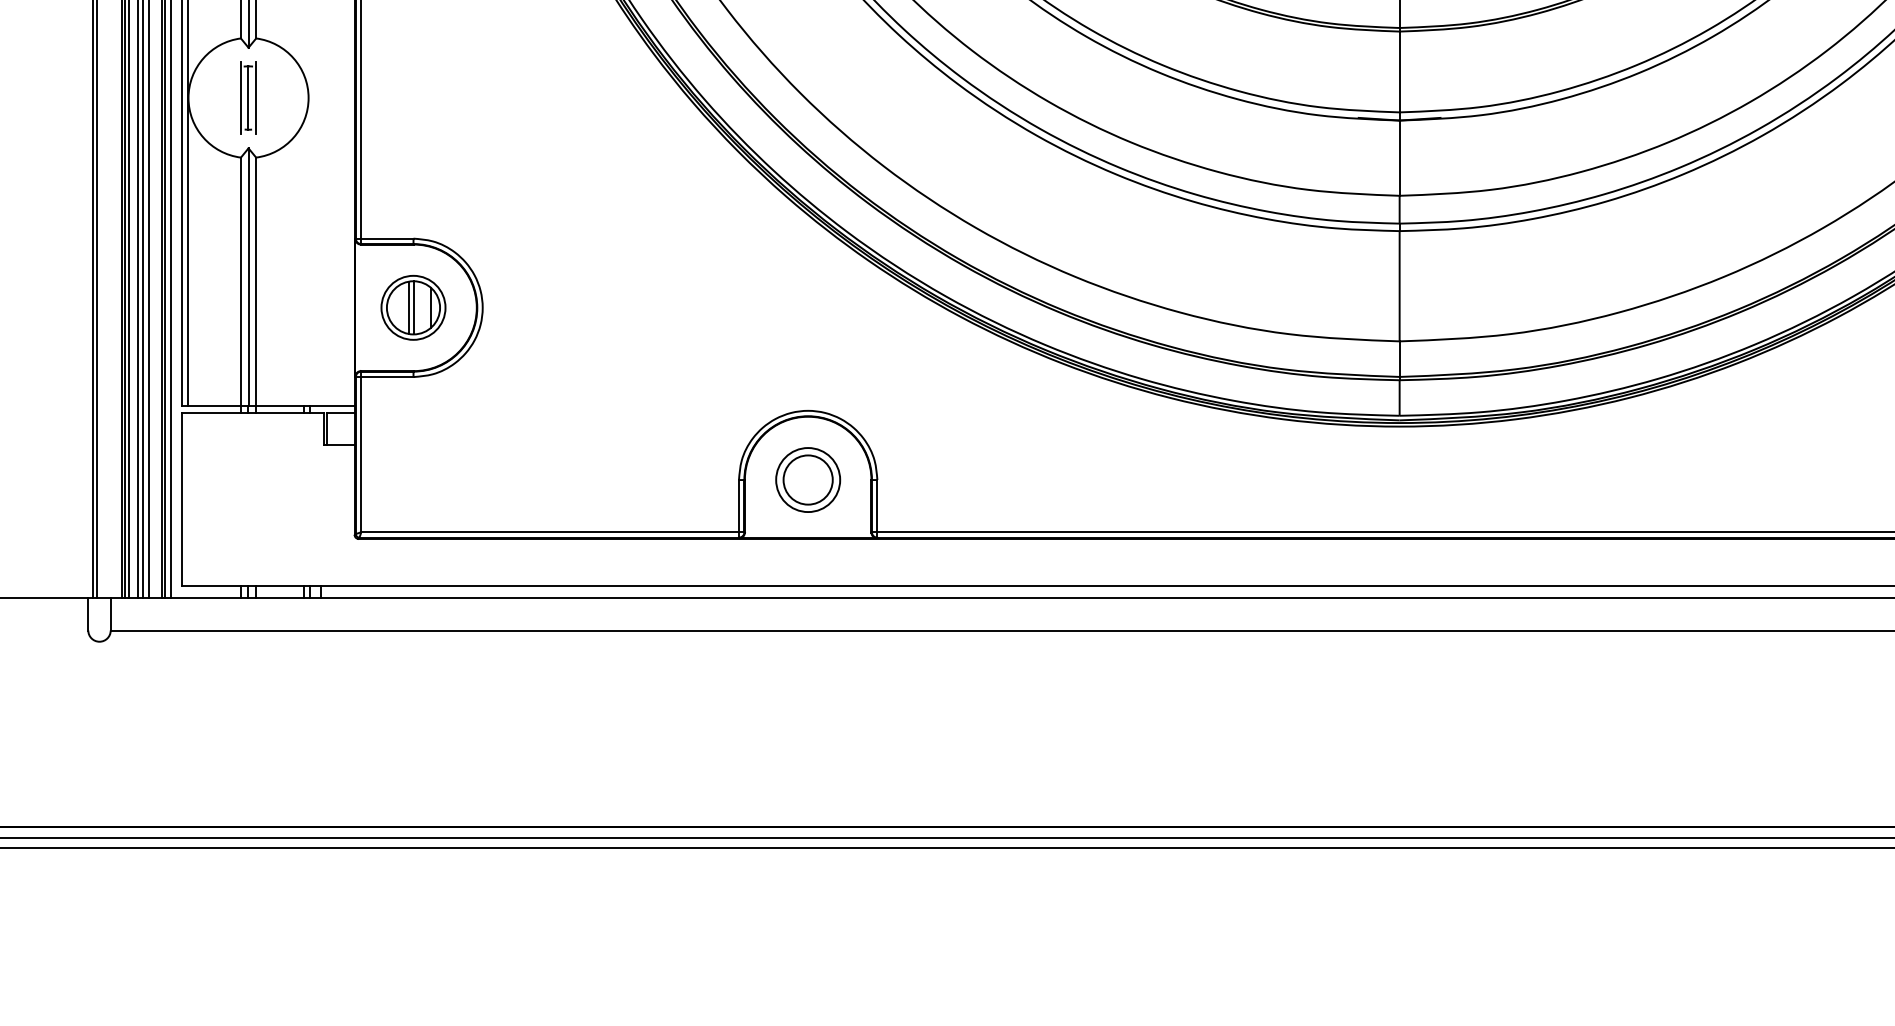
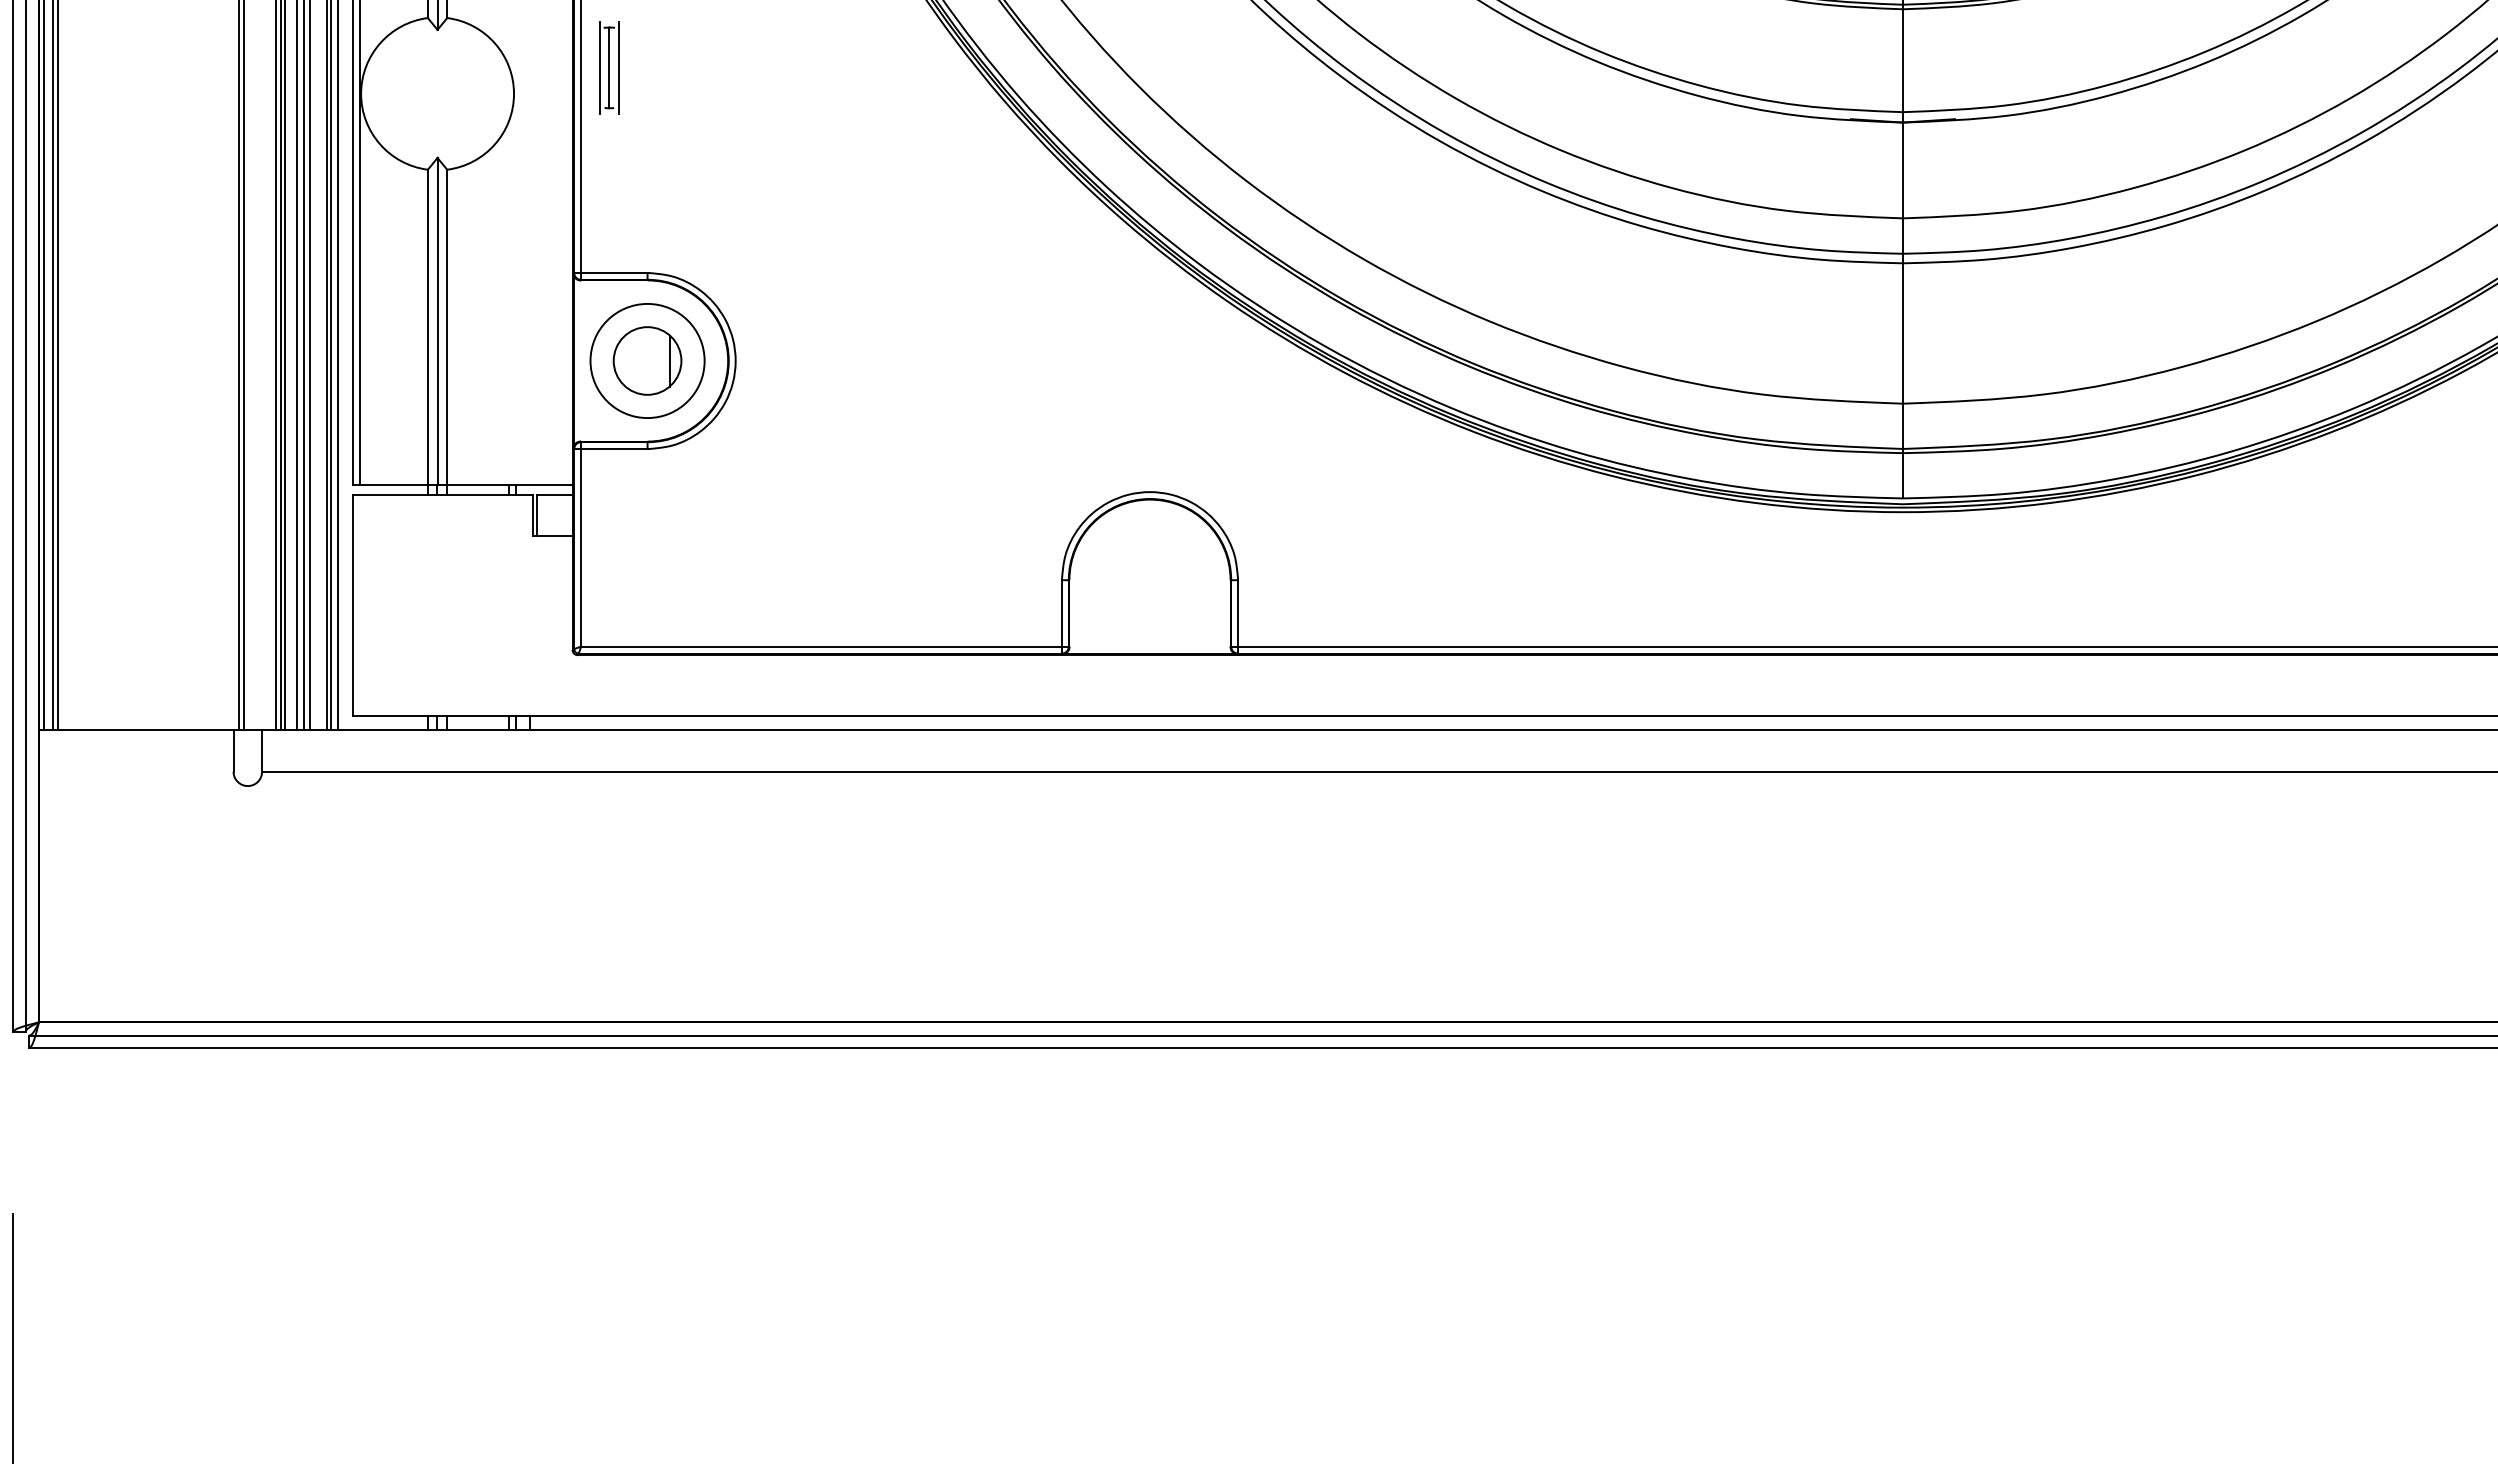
part: (248, 97) -> (609, 67), moved
line: (408, 307) -> (641, 360), removed
circle: (413, 307) -> (647, 360), size x1.4
line: (414, 307) -> (648, 360), removed
part: (807, 479) -> (1149, 579), removed

